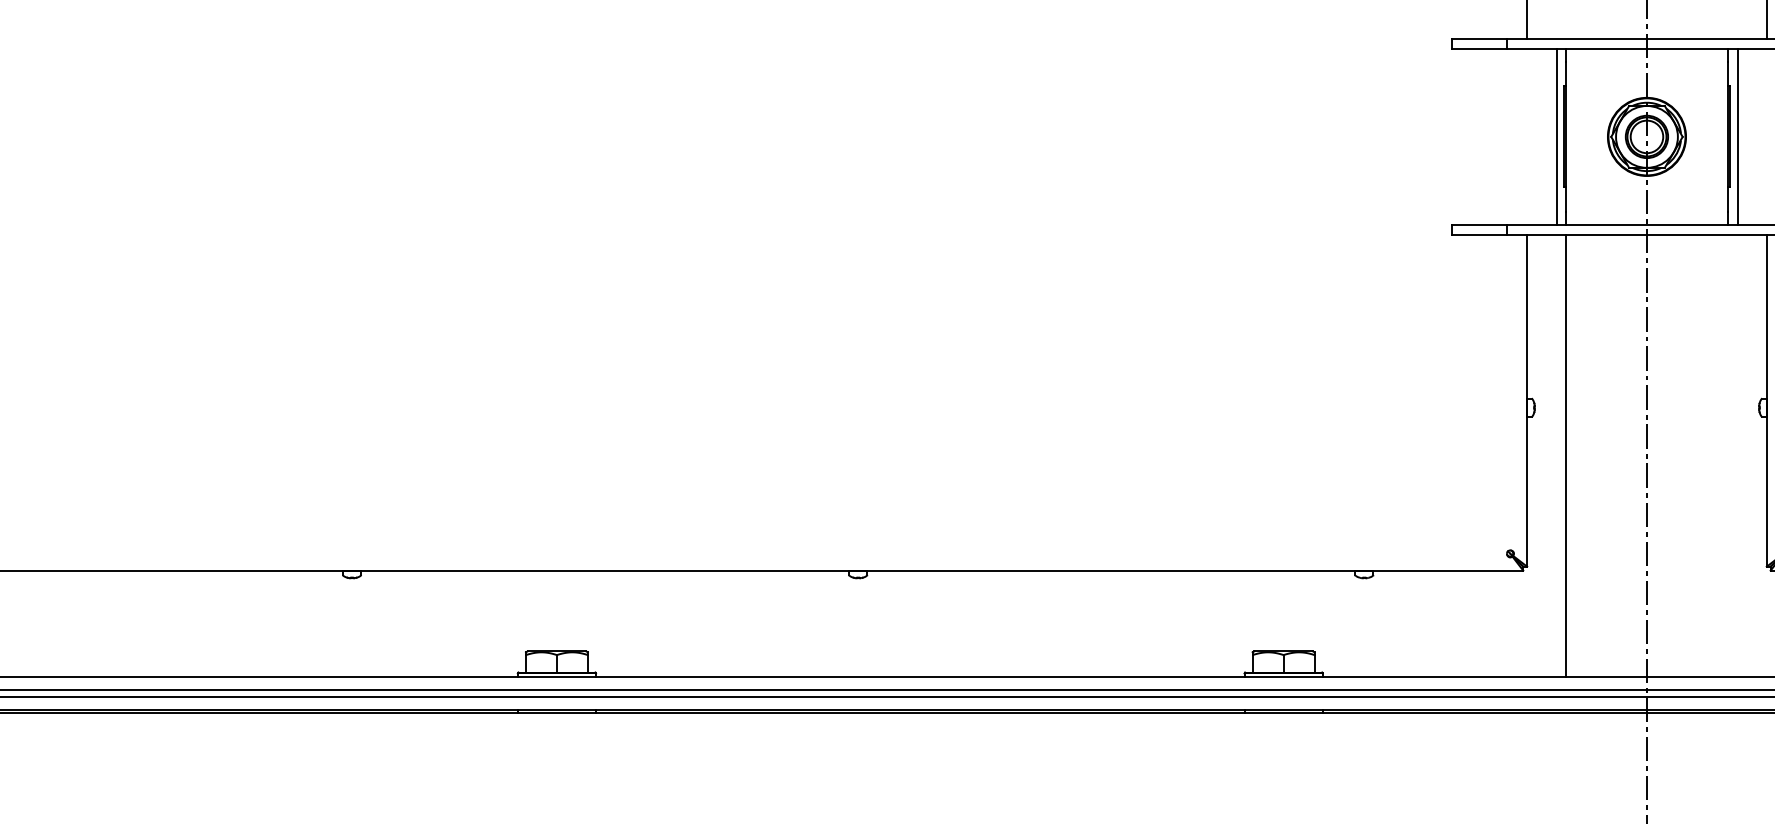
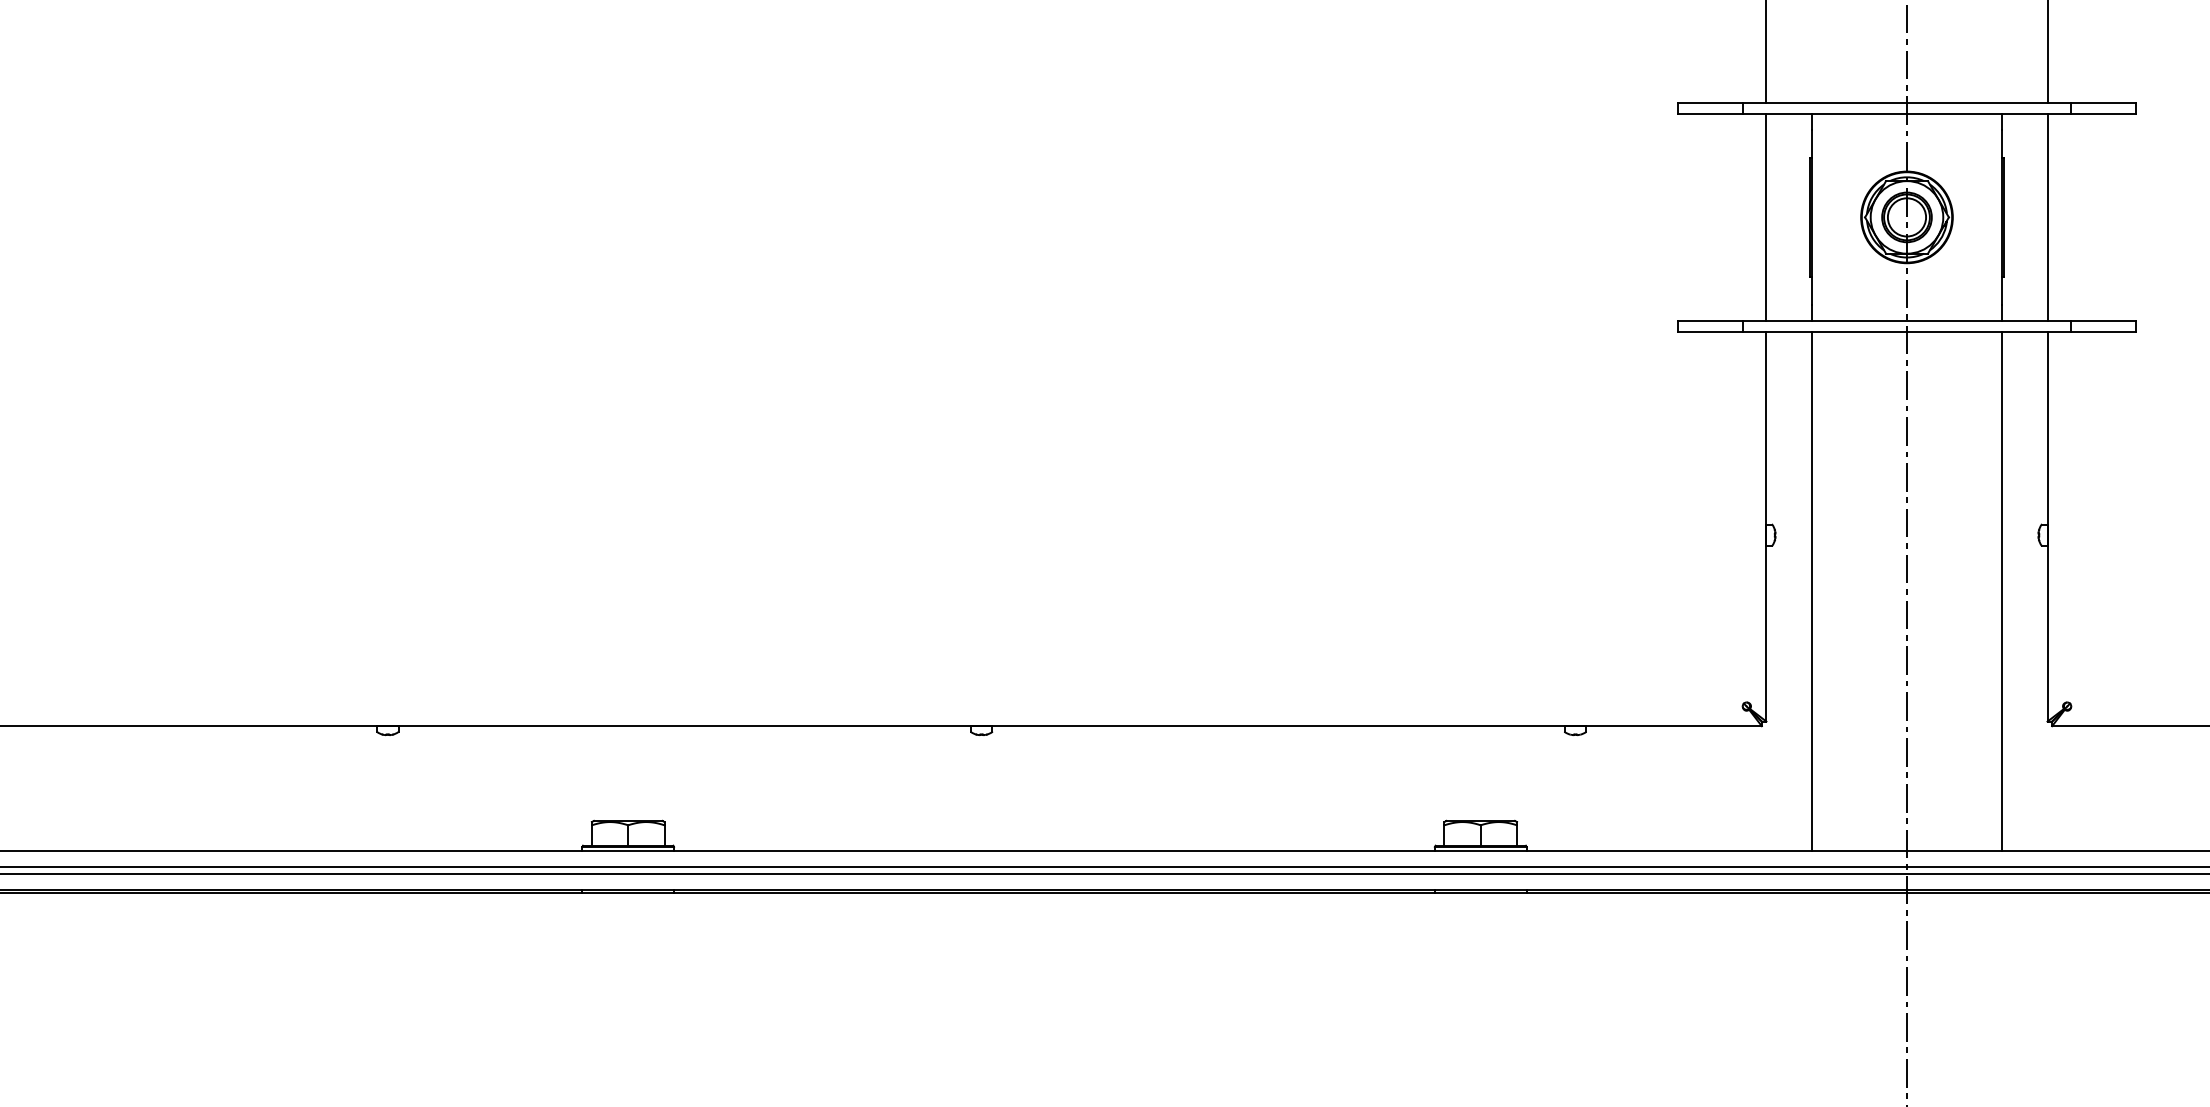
line: (1557, 136) -> (1766, 217), moved
line: (1737, 136) -> (2047, 217), moved
line: (1728, 455) -> (2002, 591), added

